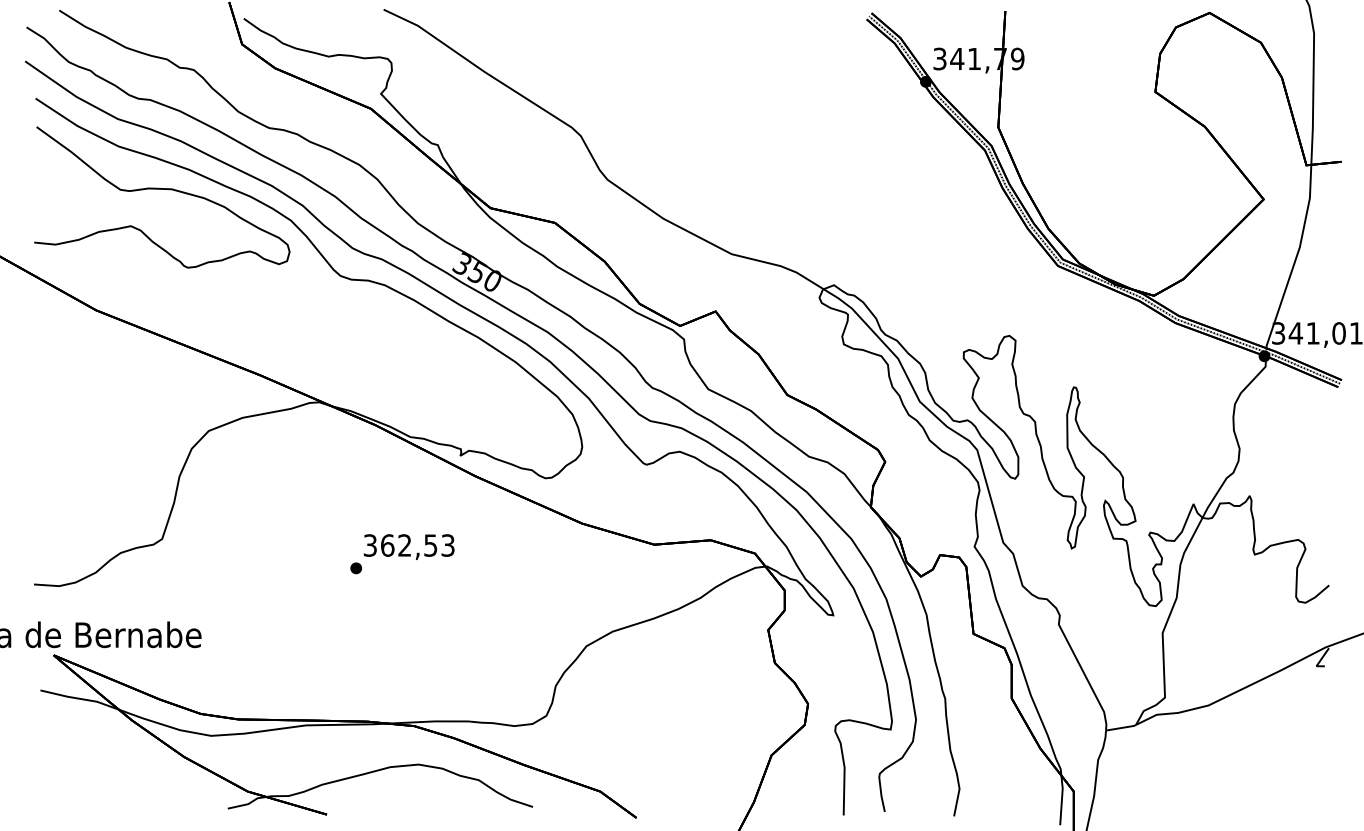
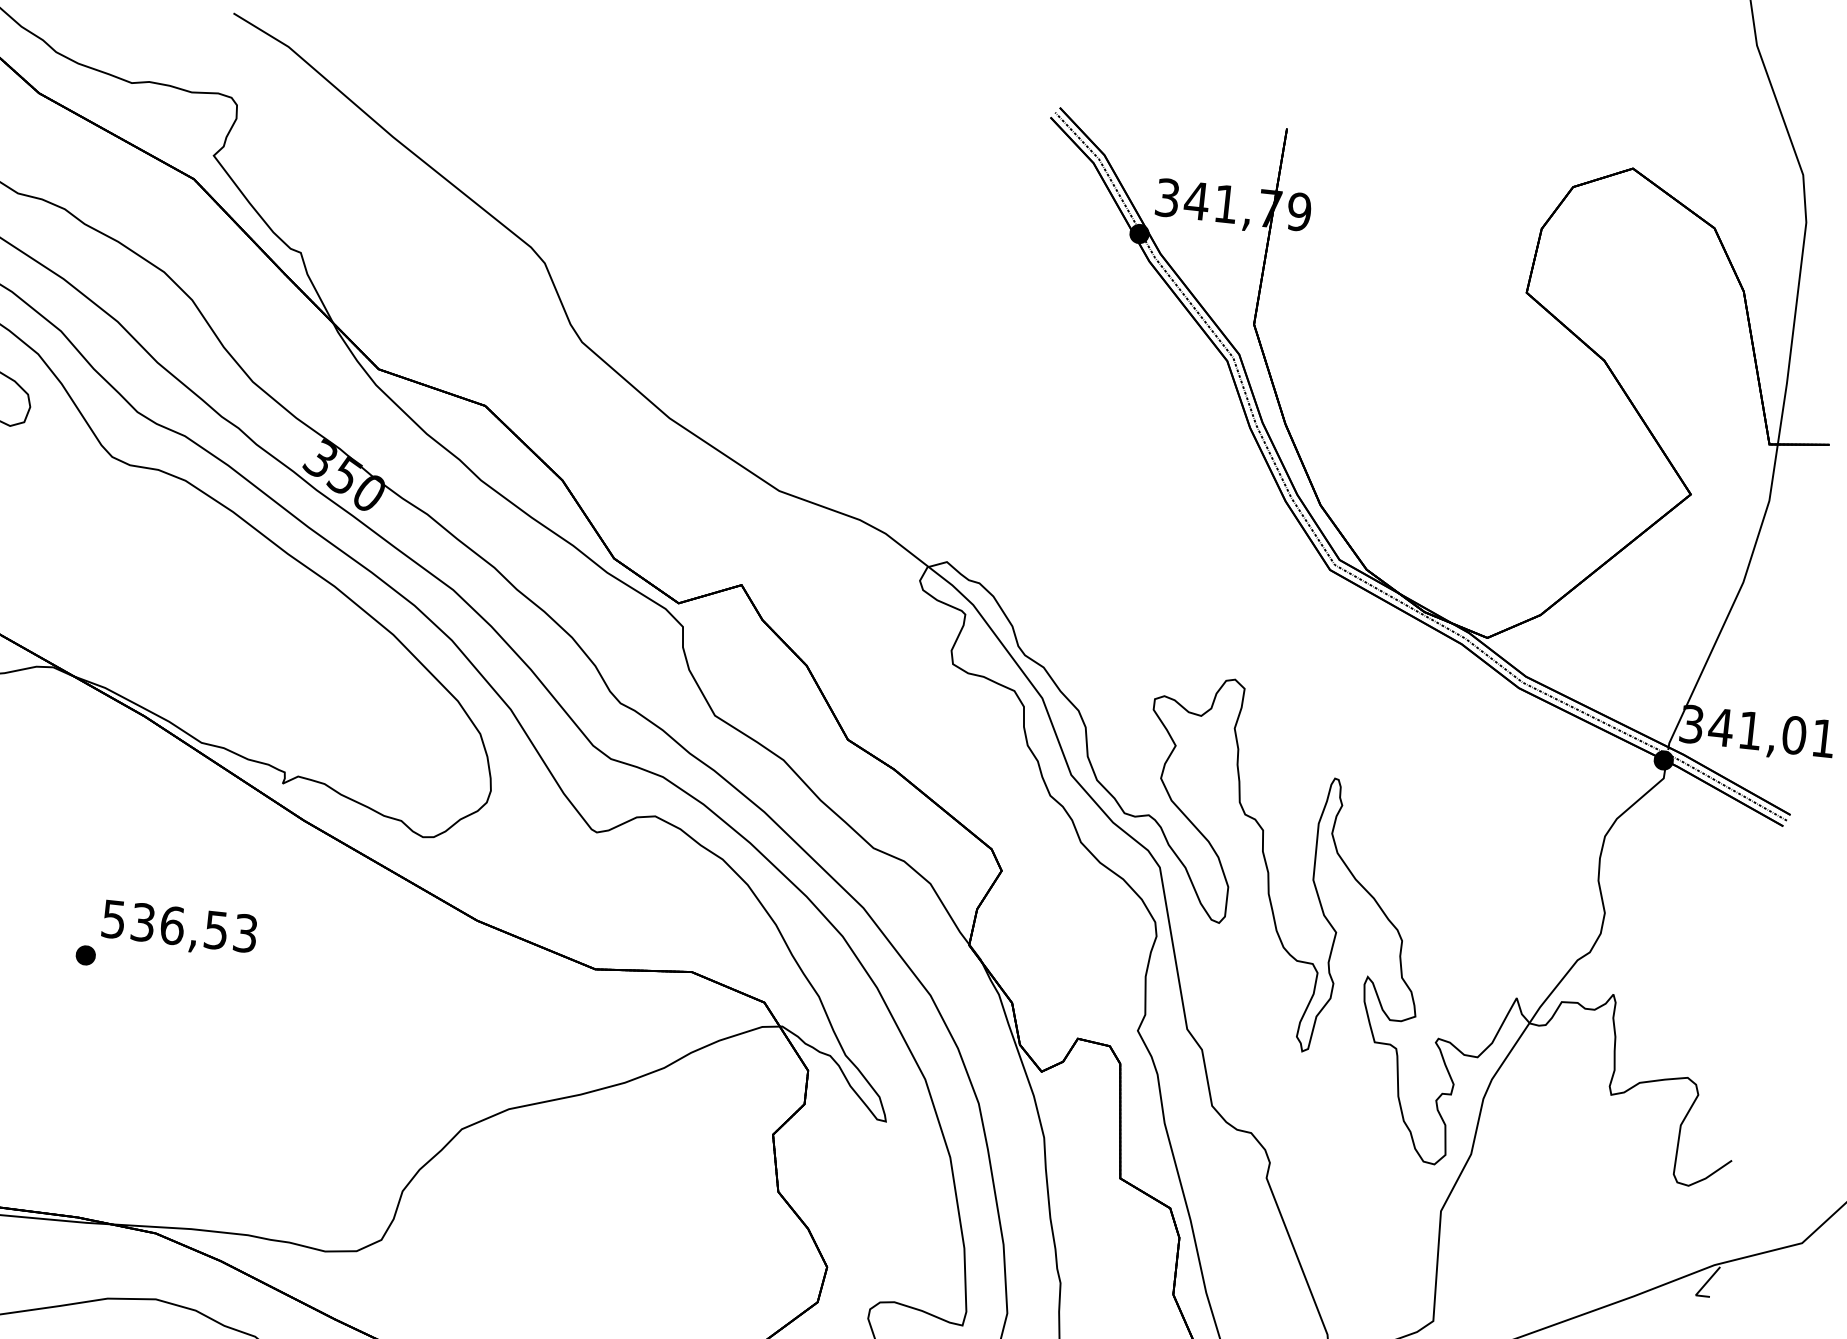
text: (387, 545) -> (142, 922), 362,53 -> 536,53

